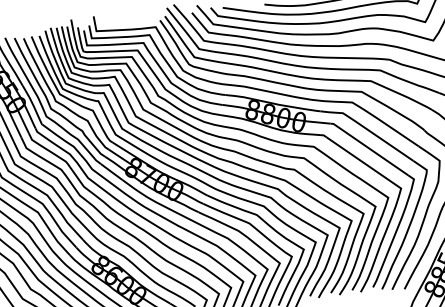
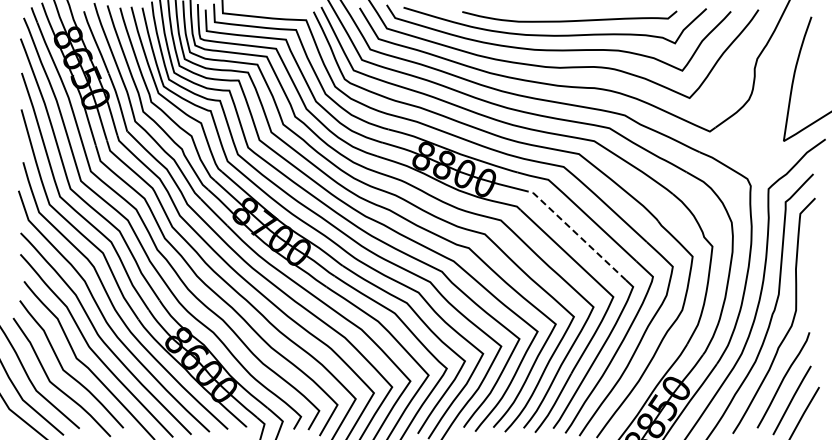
line: (368, 147) -> (576, 233), solid -> dashed

